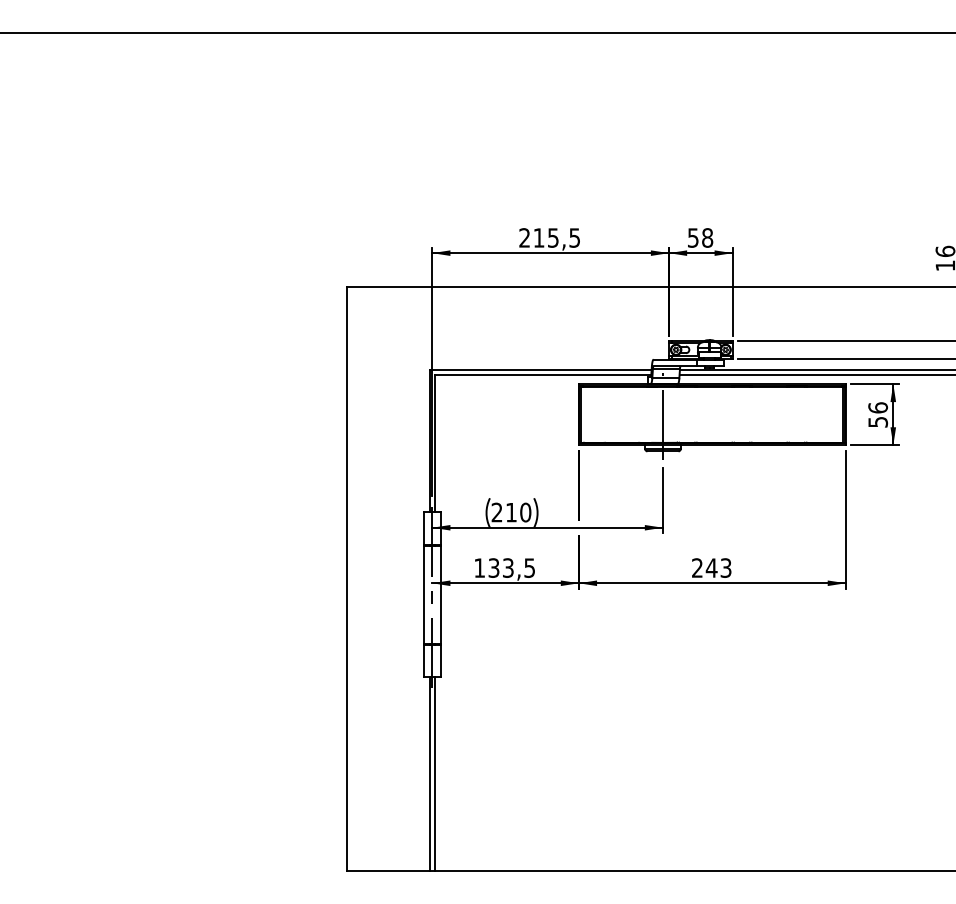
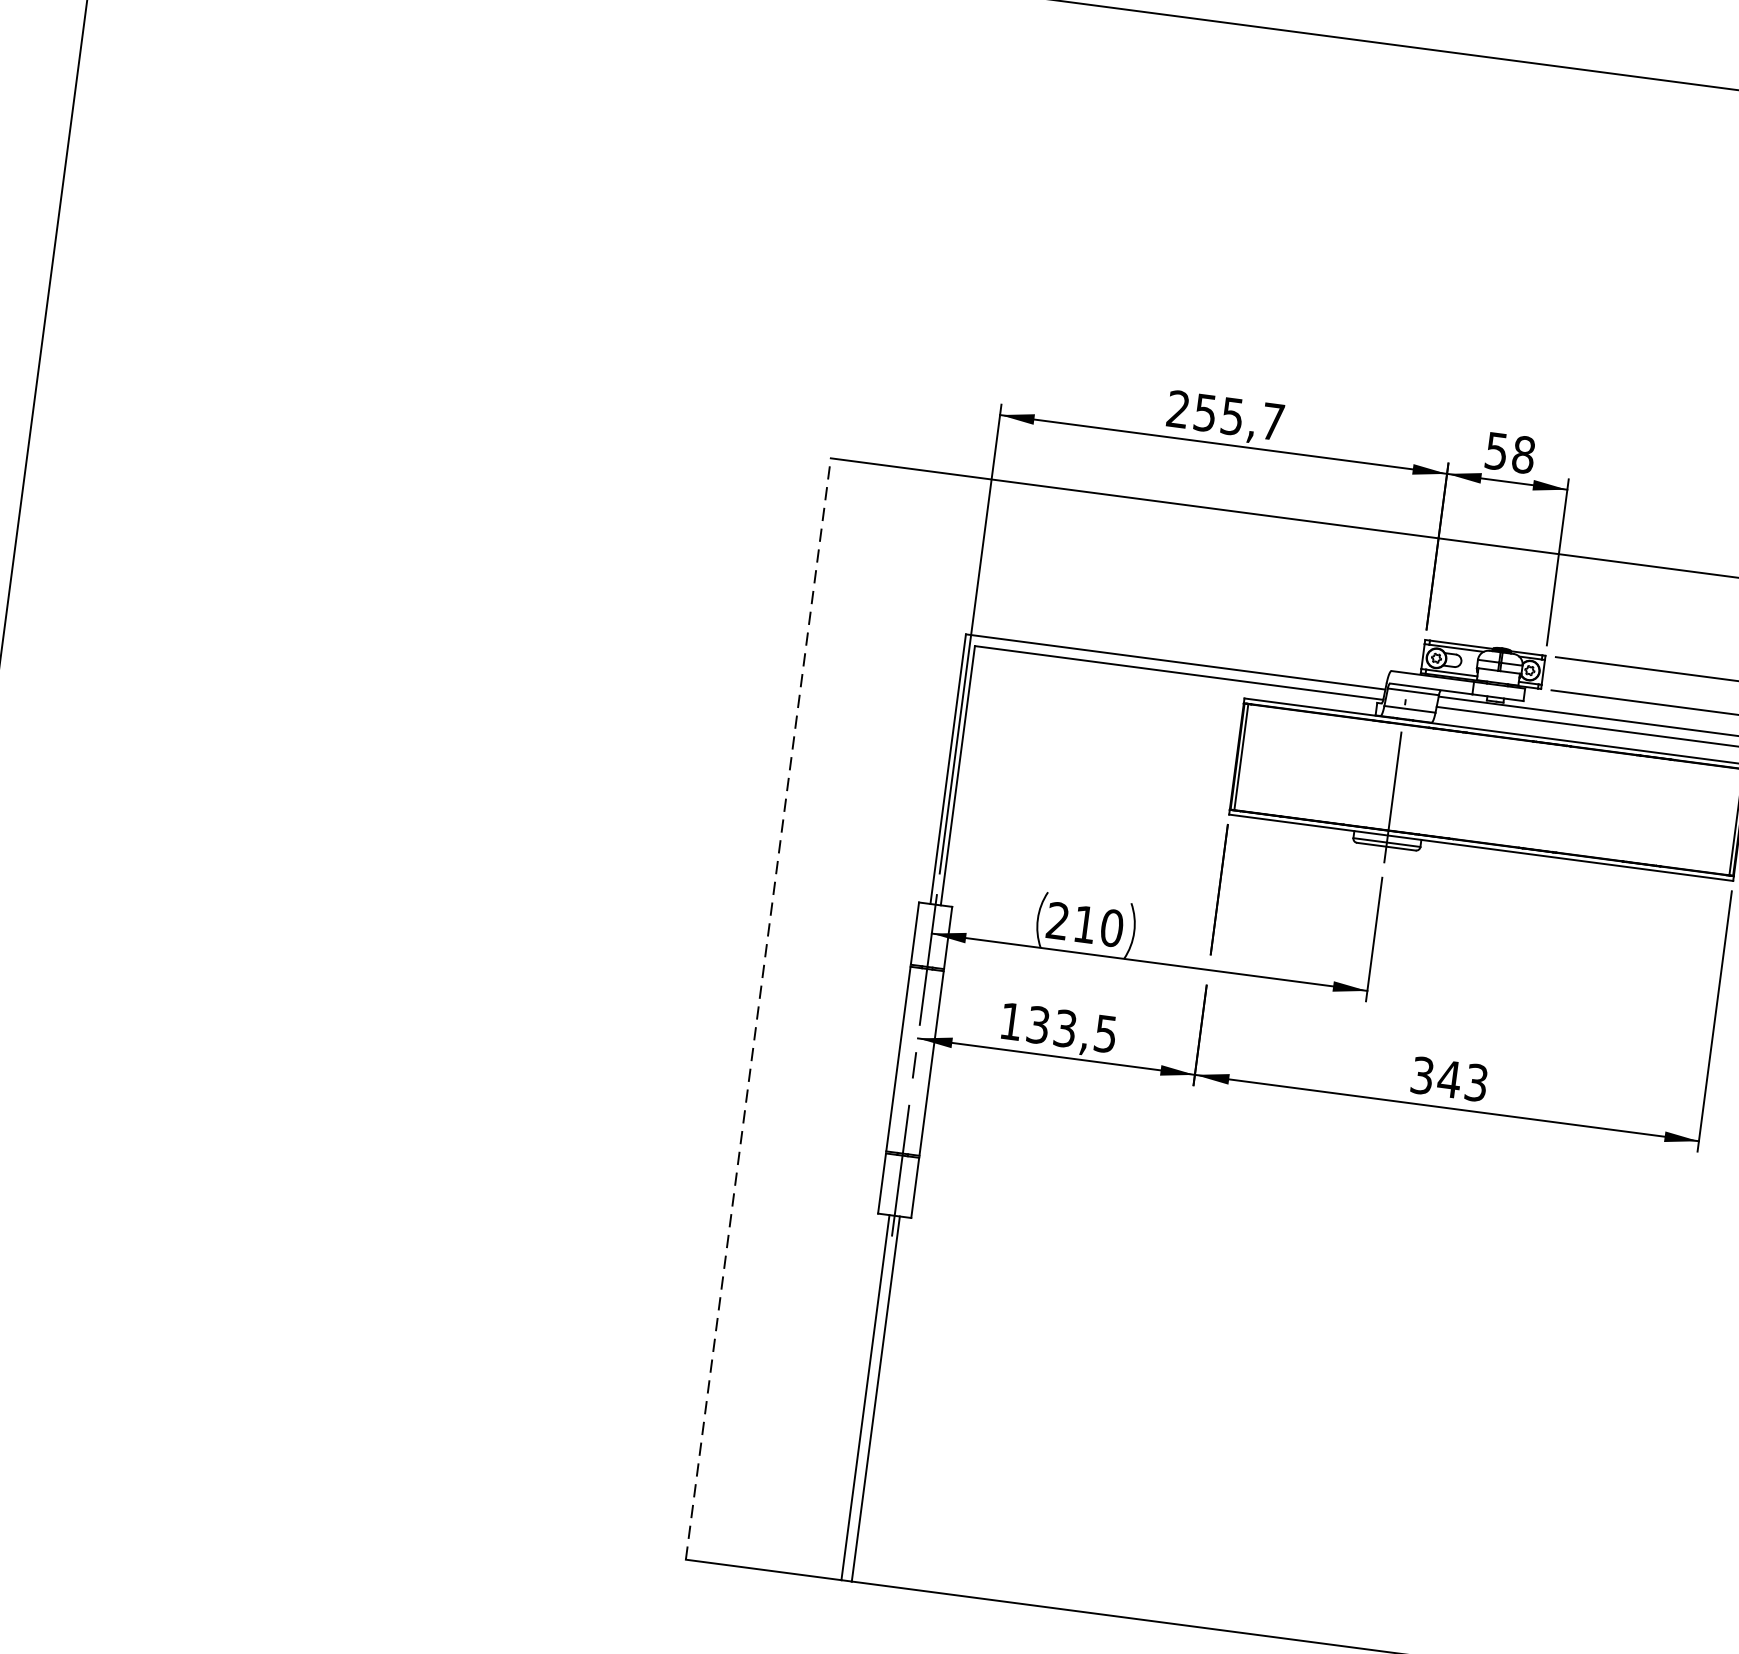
text: (556, 237) -> (1238, 416), 215,5 -> 255,7
text: (697, 567) -> (1422, 1074), 243 -> 343
line: (347, 578) -> (759, 1008), solid -> dashed

